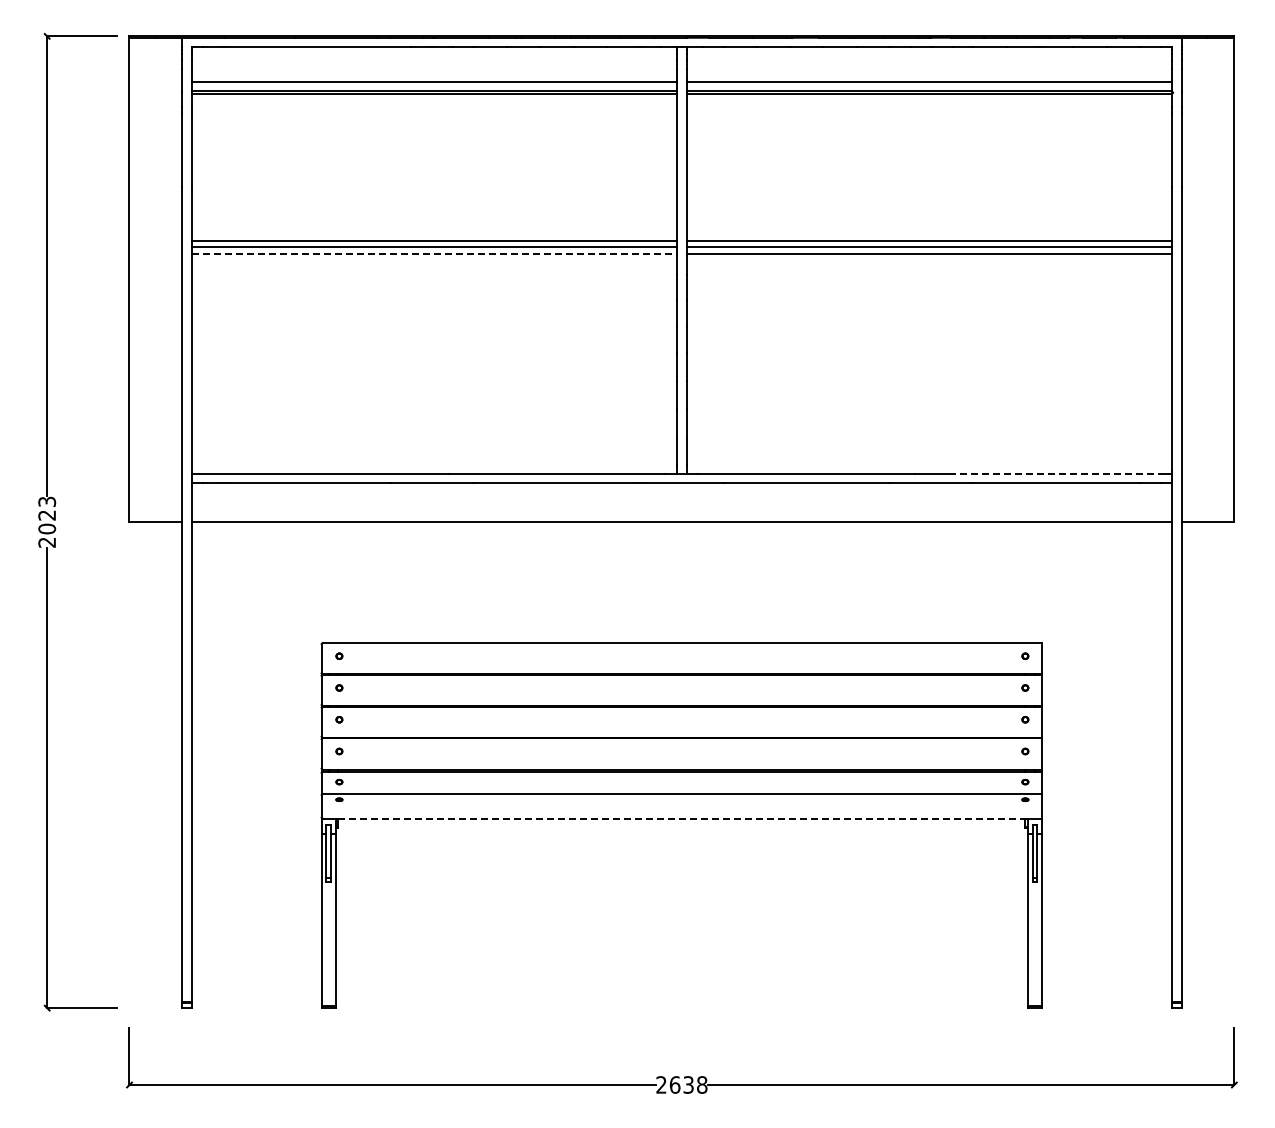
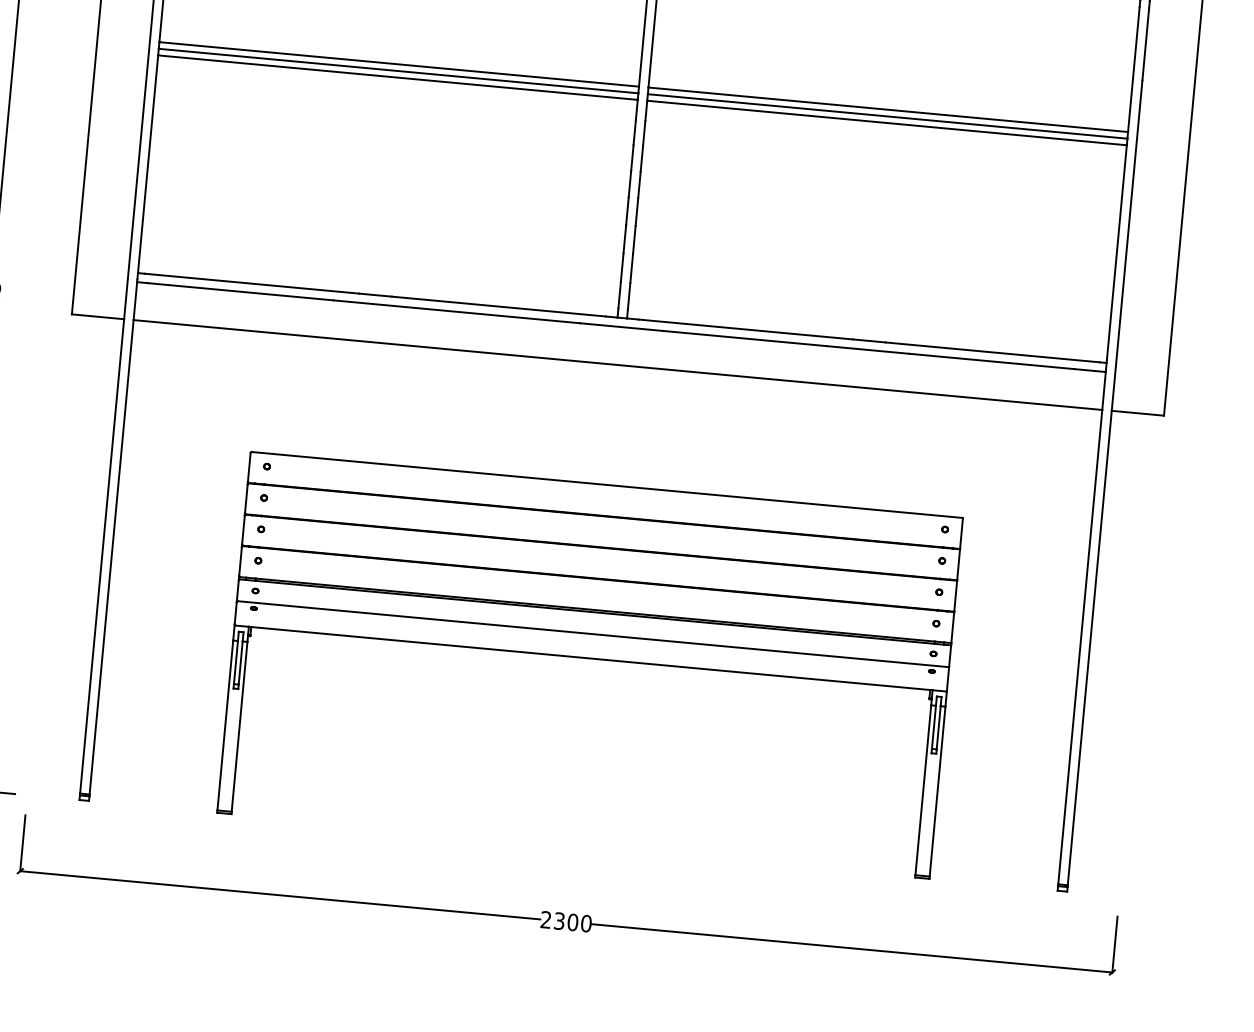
line: (434, 253) -> (397, 77), dashed -> solid
line: (1056, 474) -> (992, 352), dashed -> solid
line: (682, 818) -> (591, 658), dashed -> solid
text: (688, 1084) -> (572, 921), 2638 -> 2300

